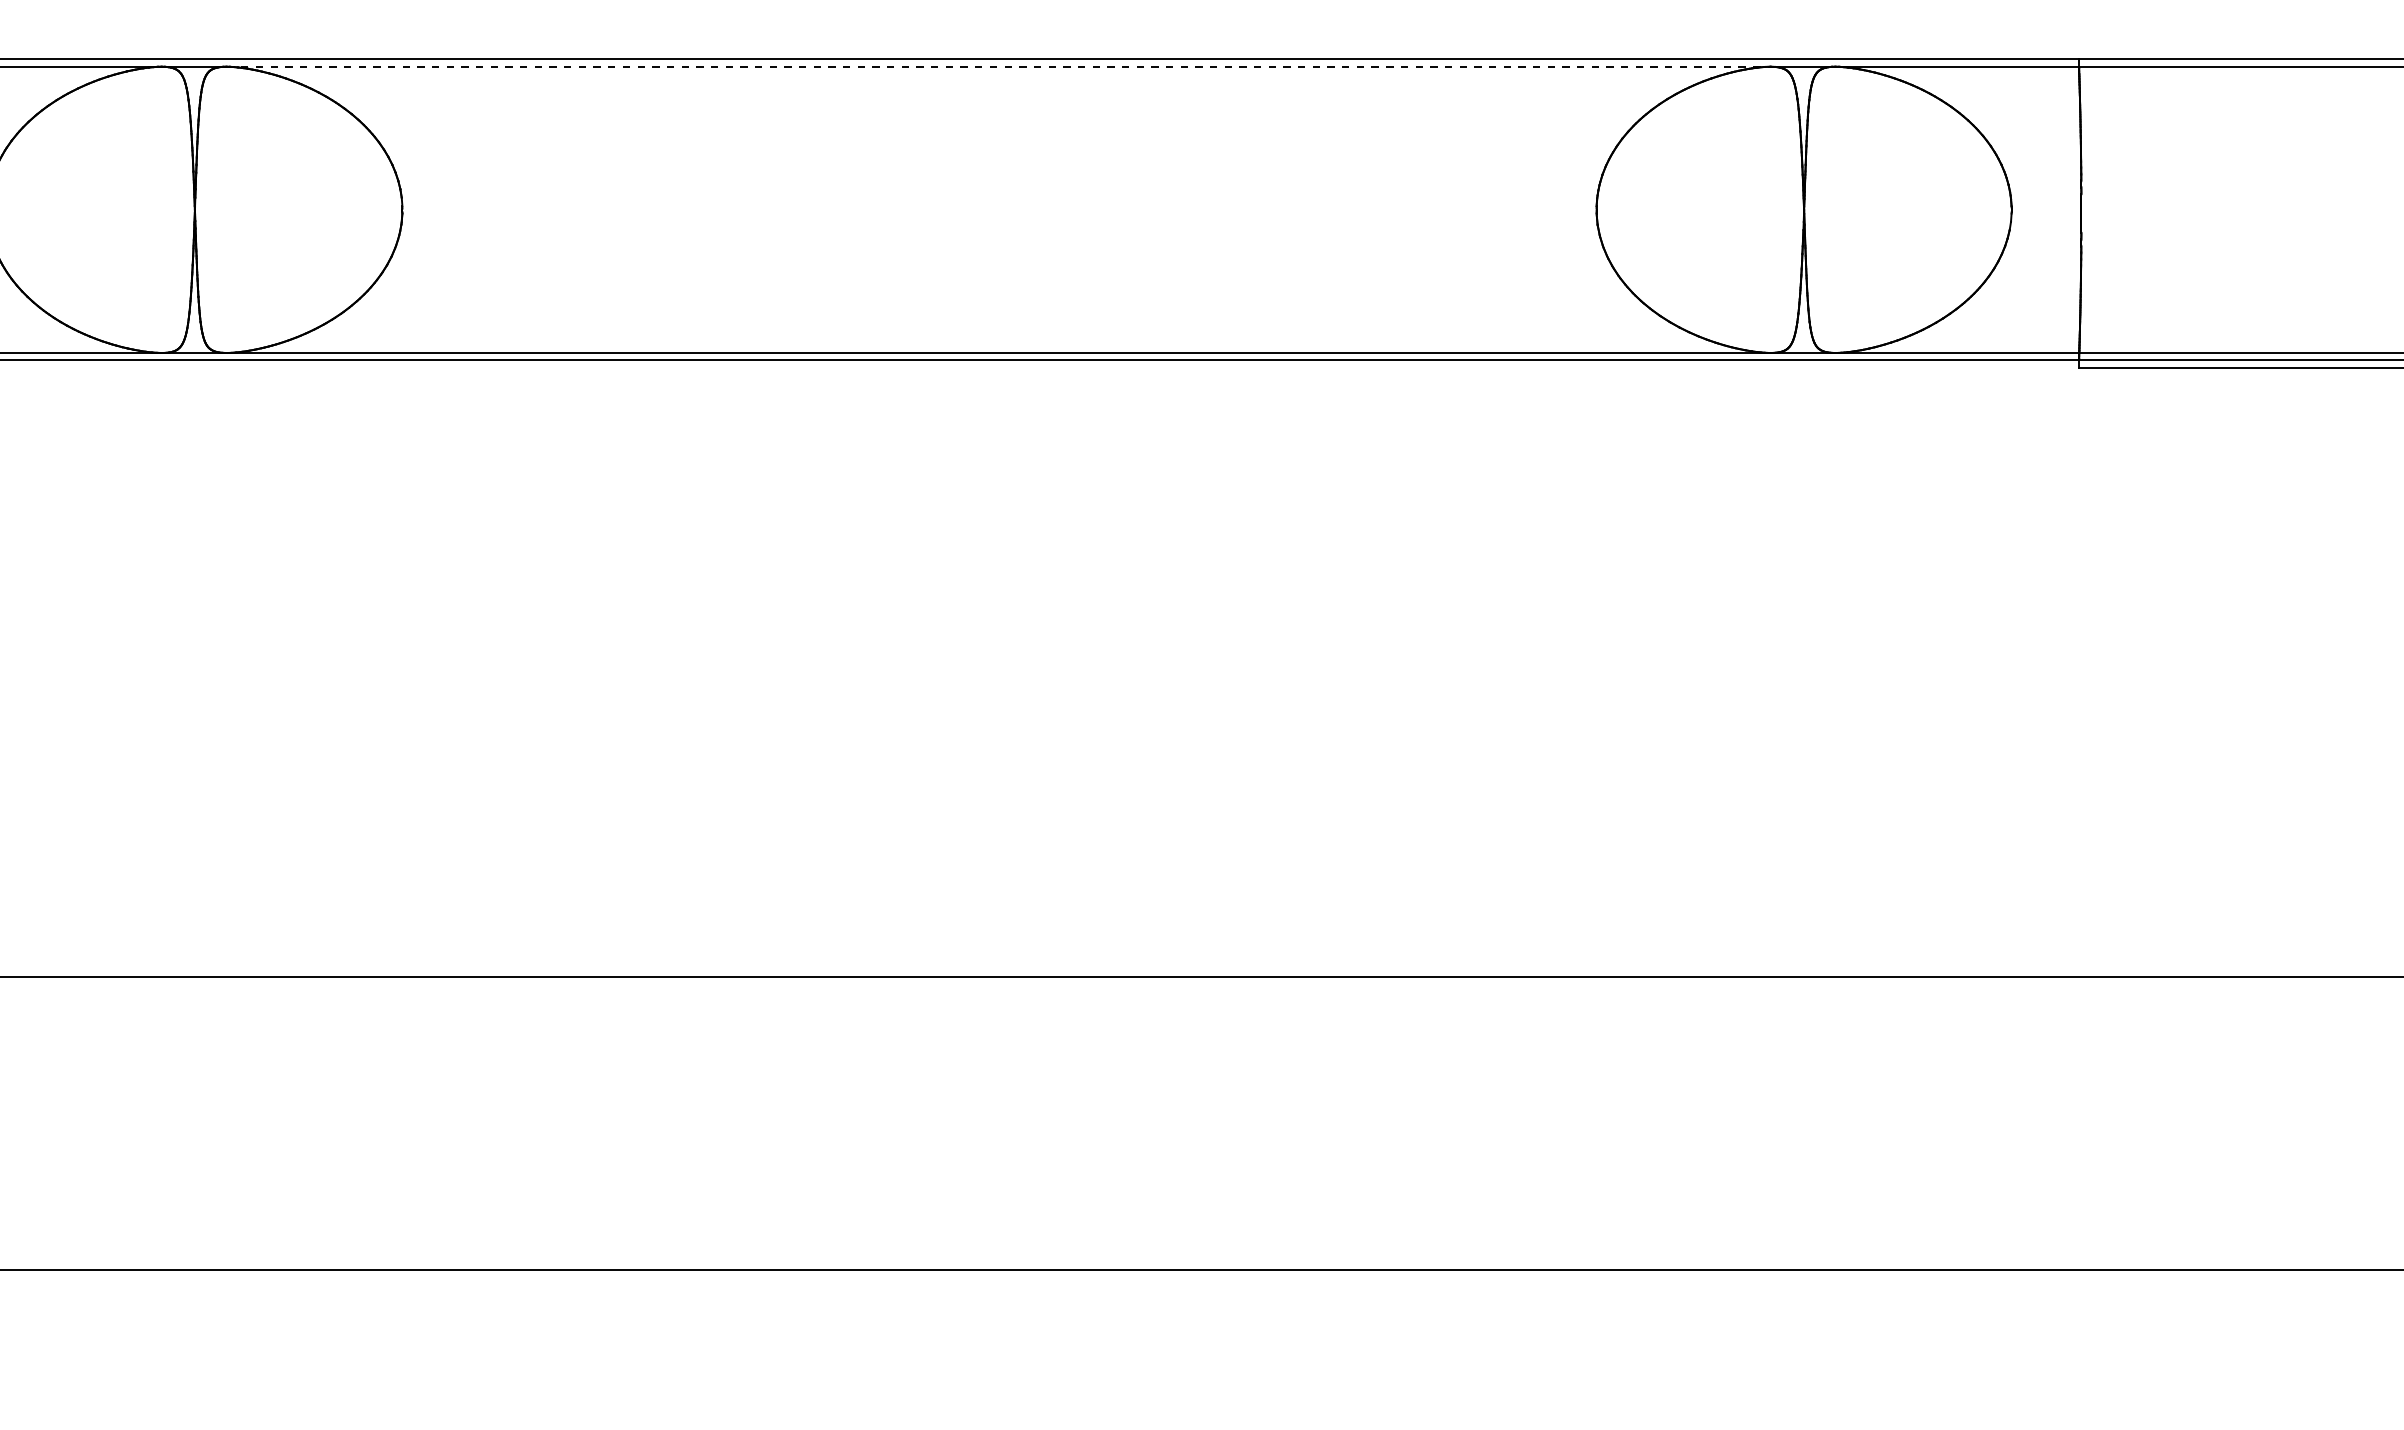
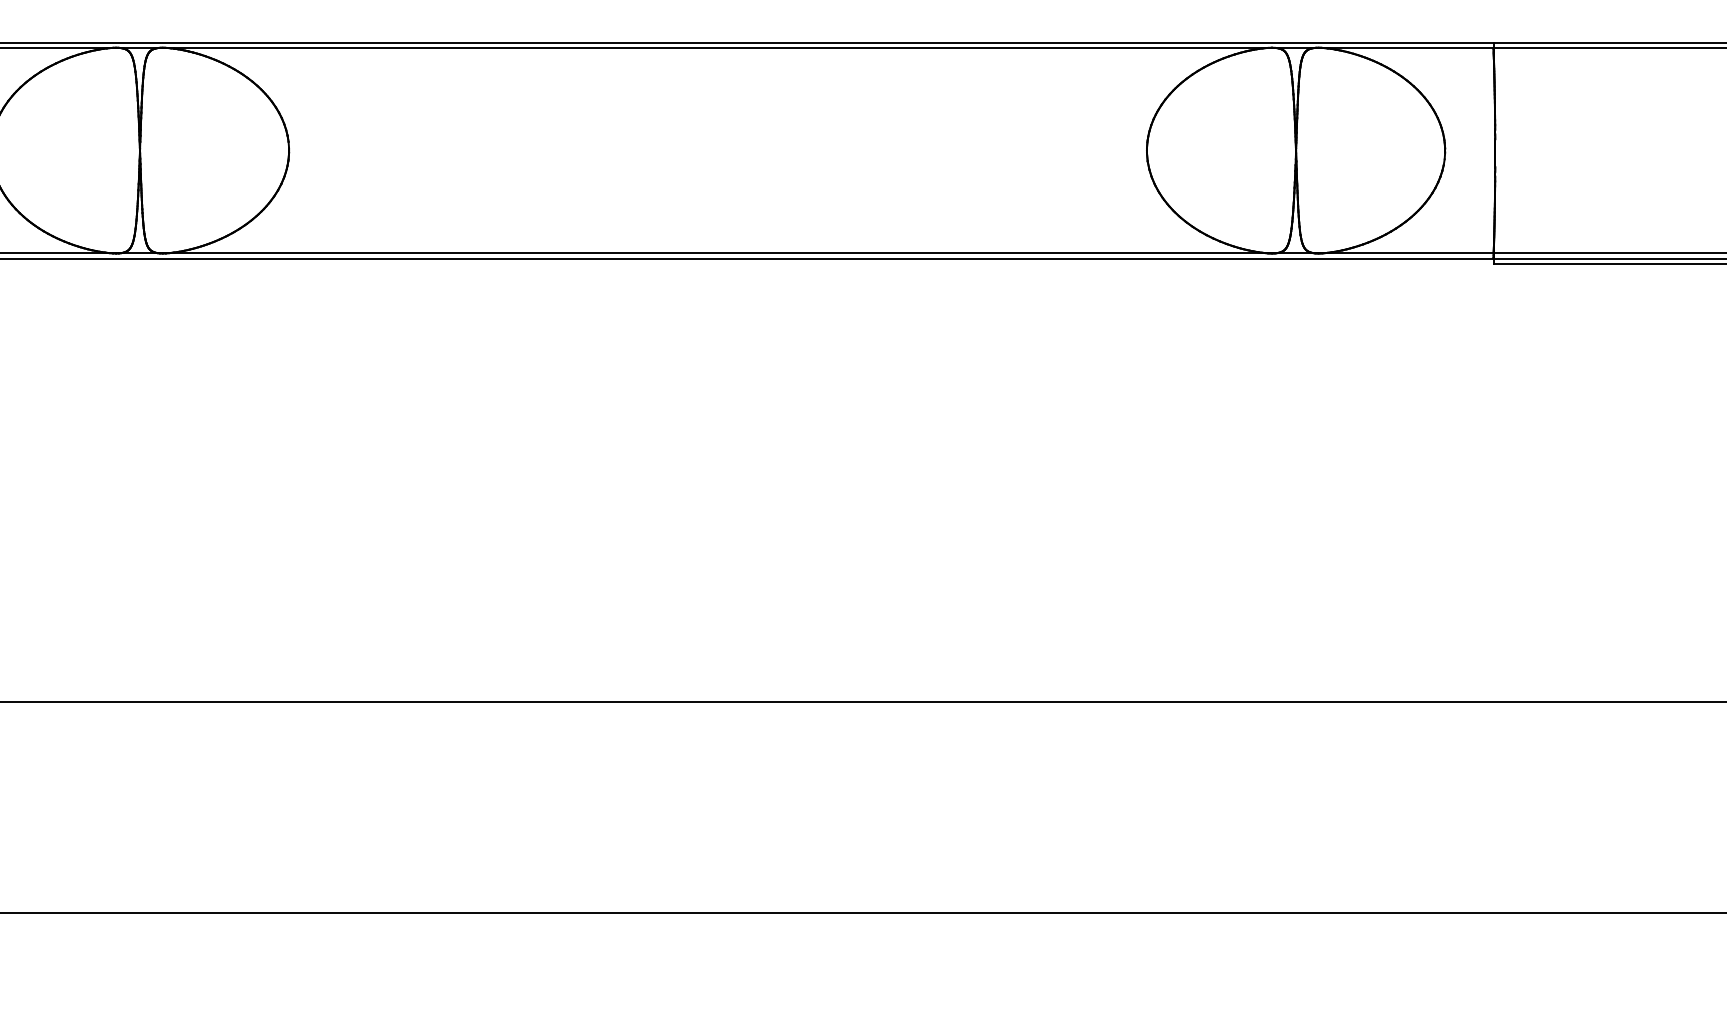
line: (999, 66) -> (718, 47), dashed -> solid

